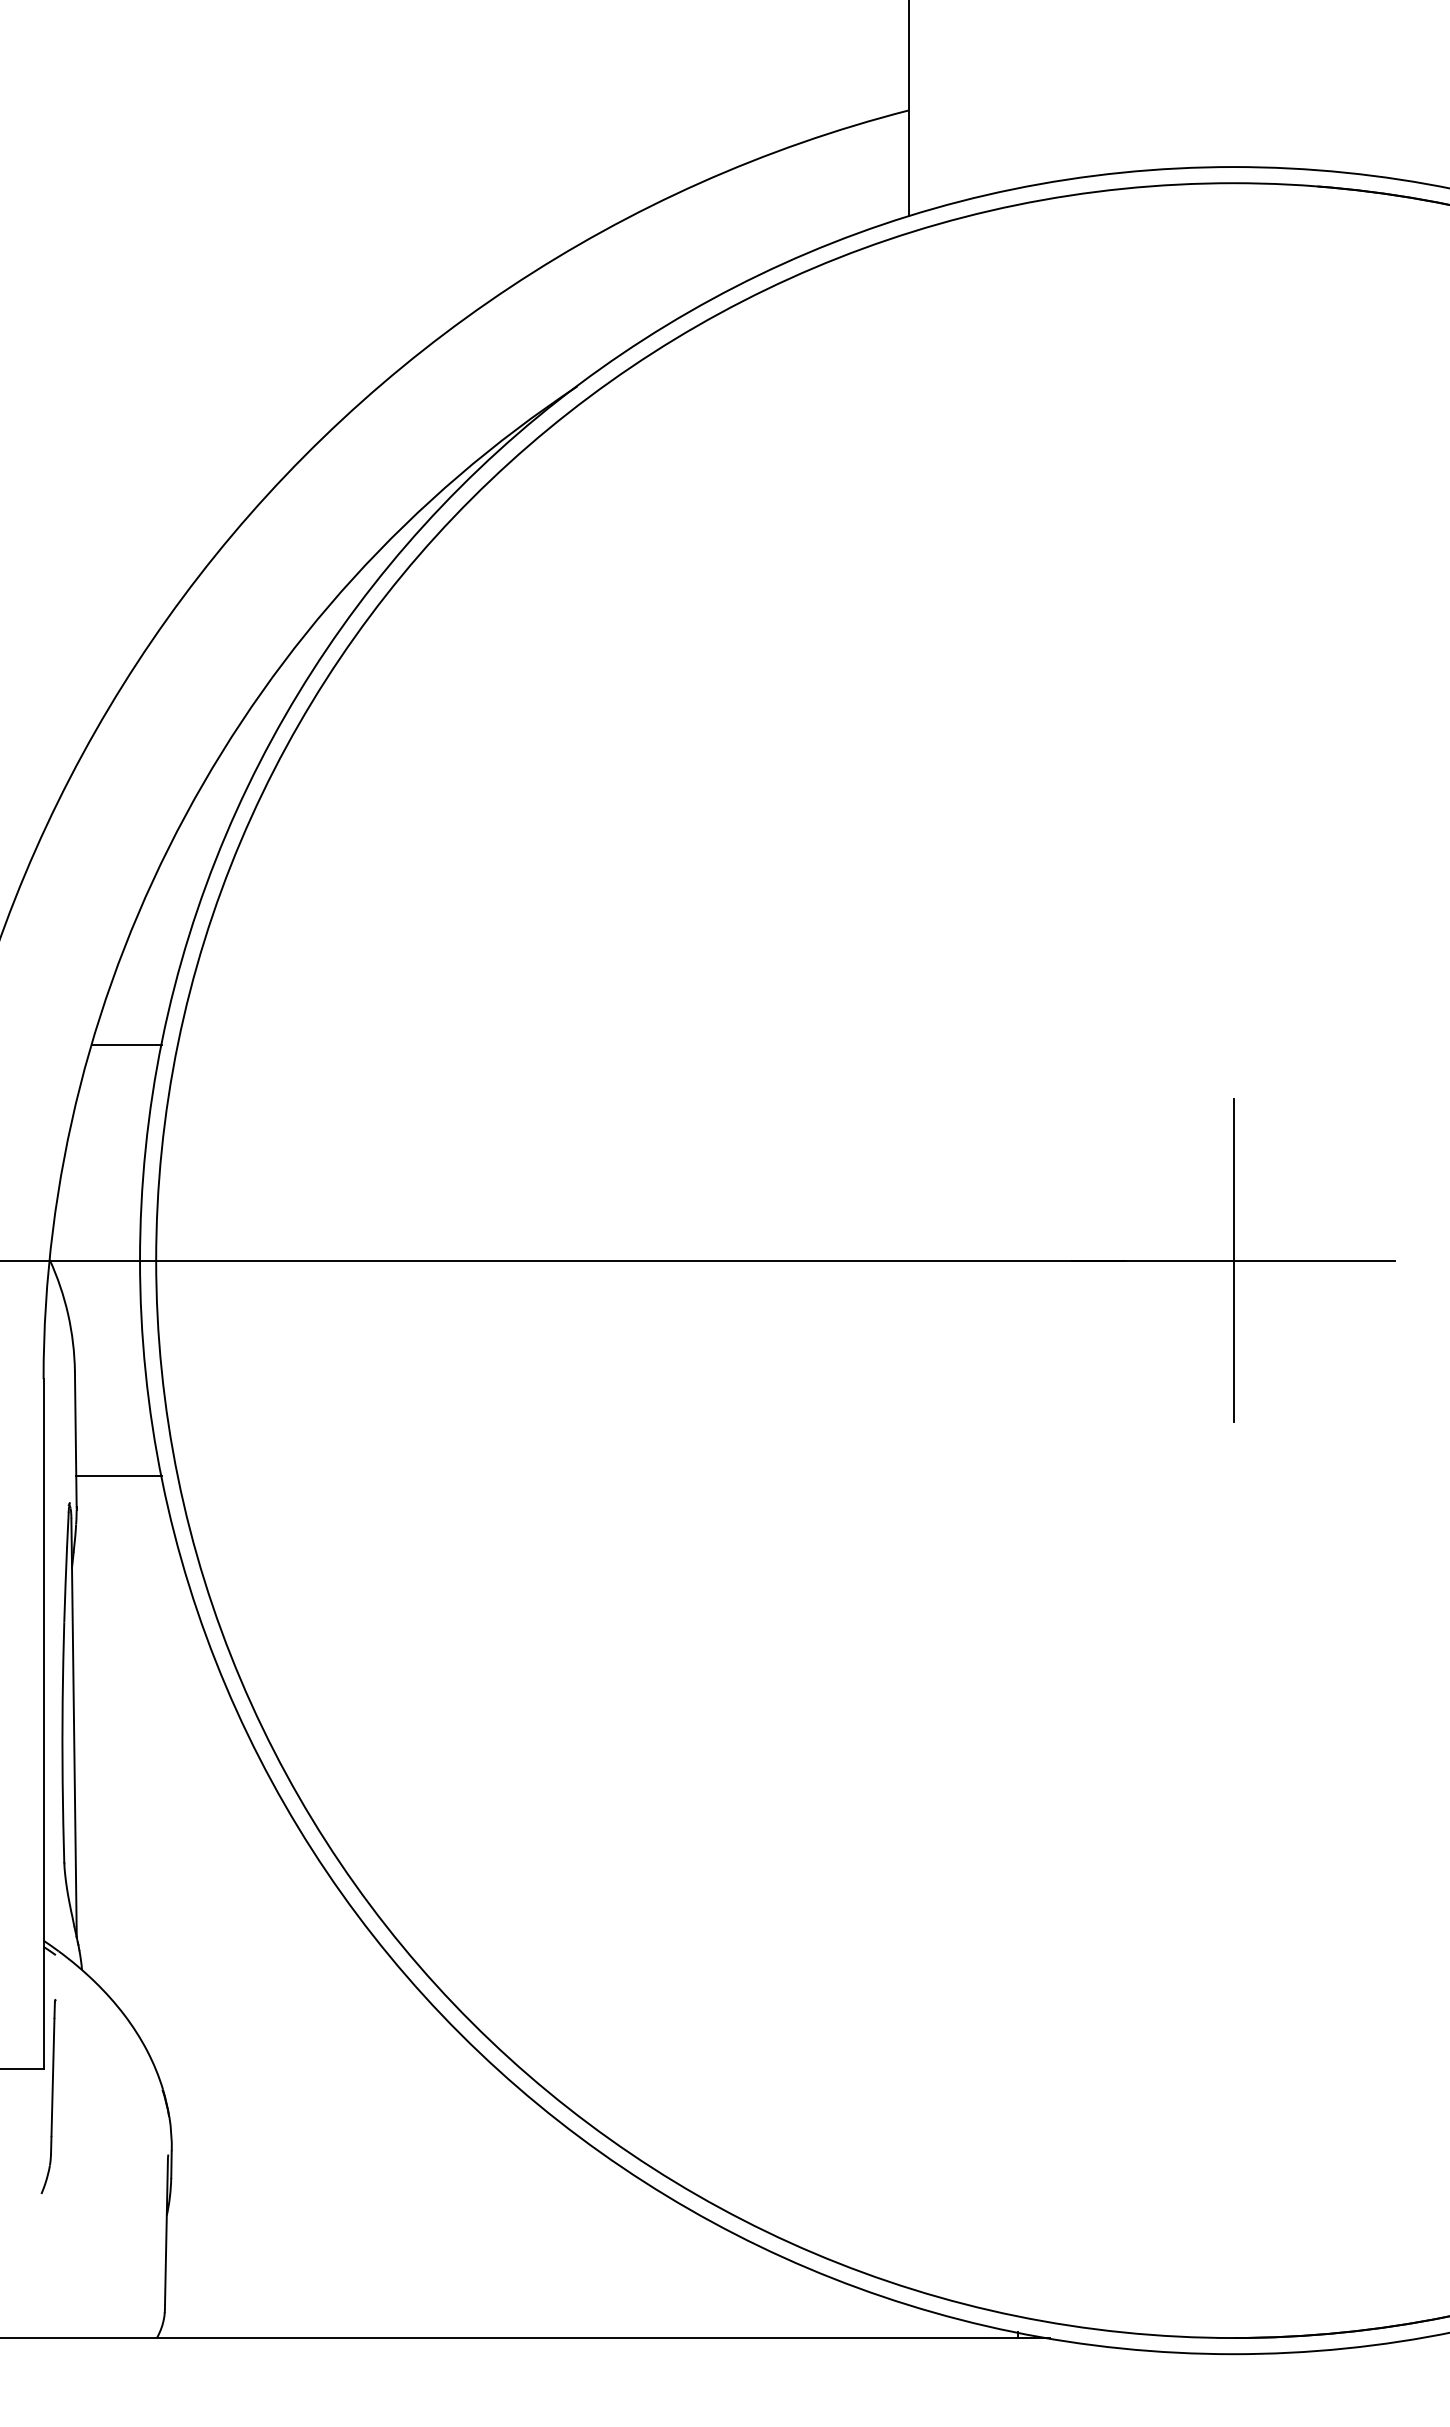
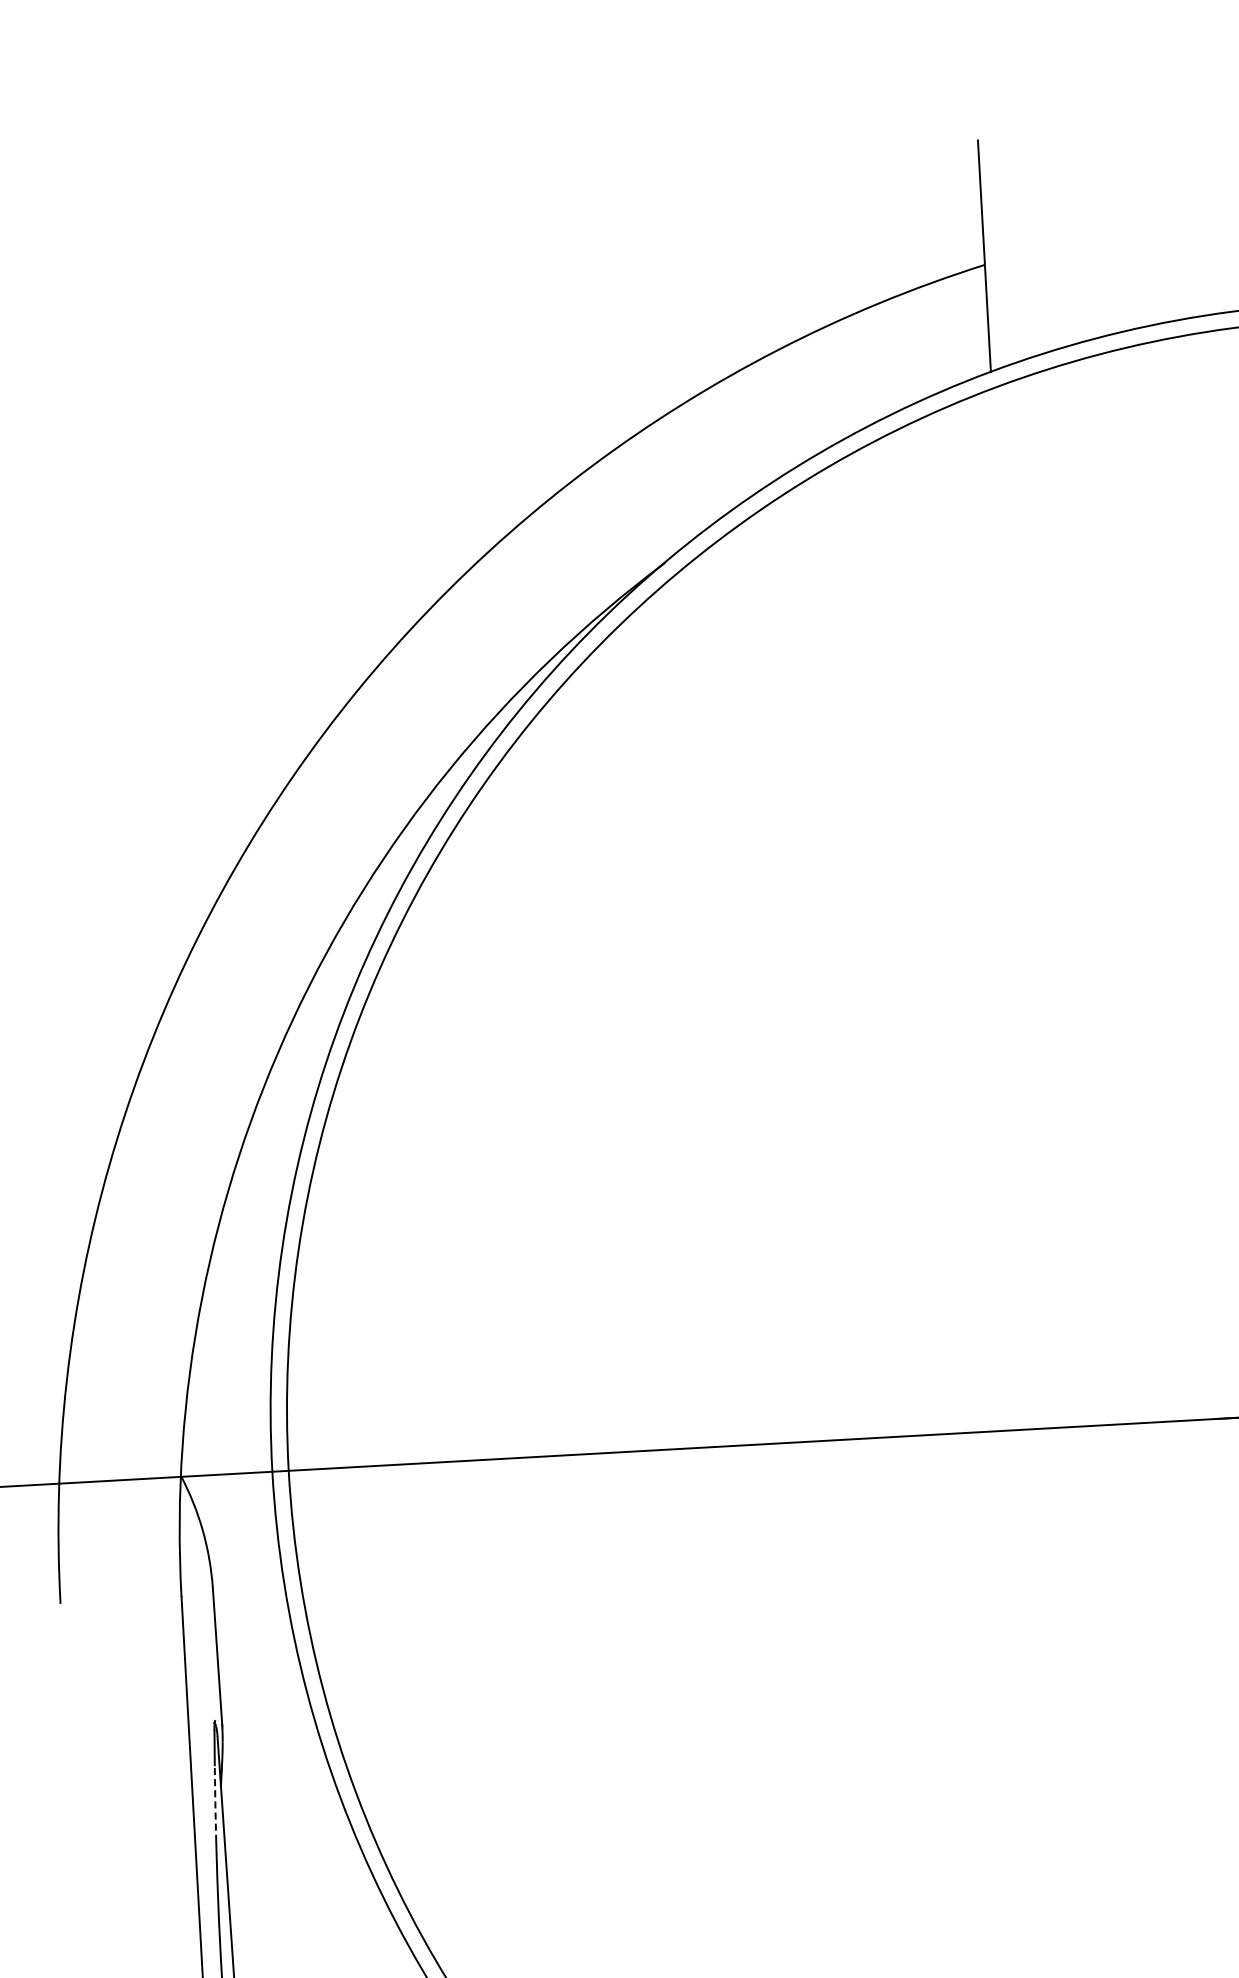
line: (126, 1045) -> (246, 1254), removed
line: (119, 1476) -> (263, 1691), removed
line: (65, 1584) -> (215, 1803), solid -> dashed

